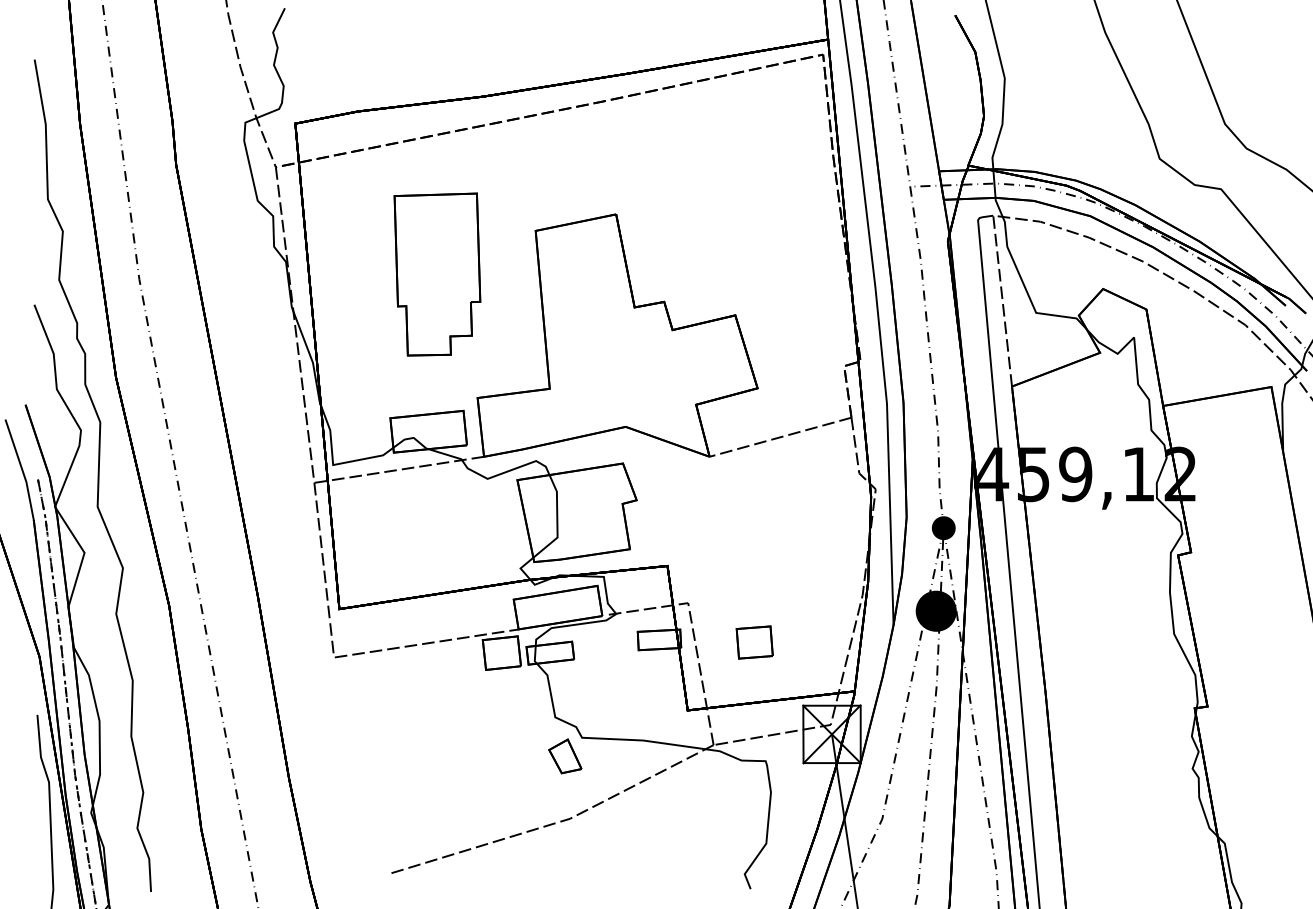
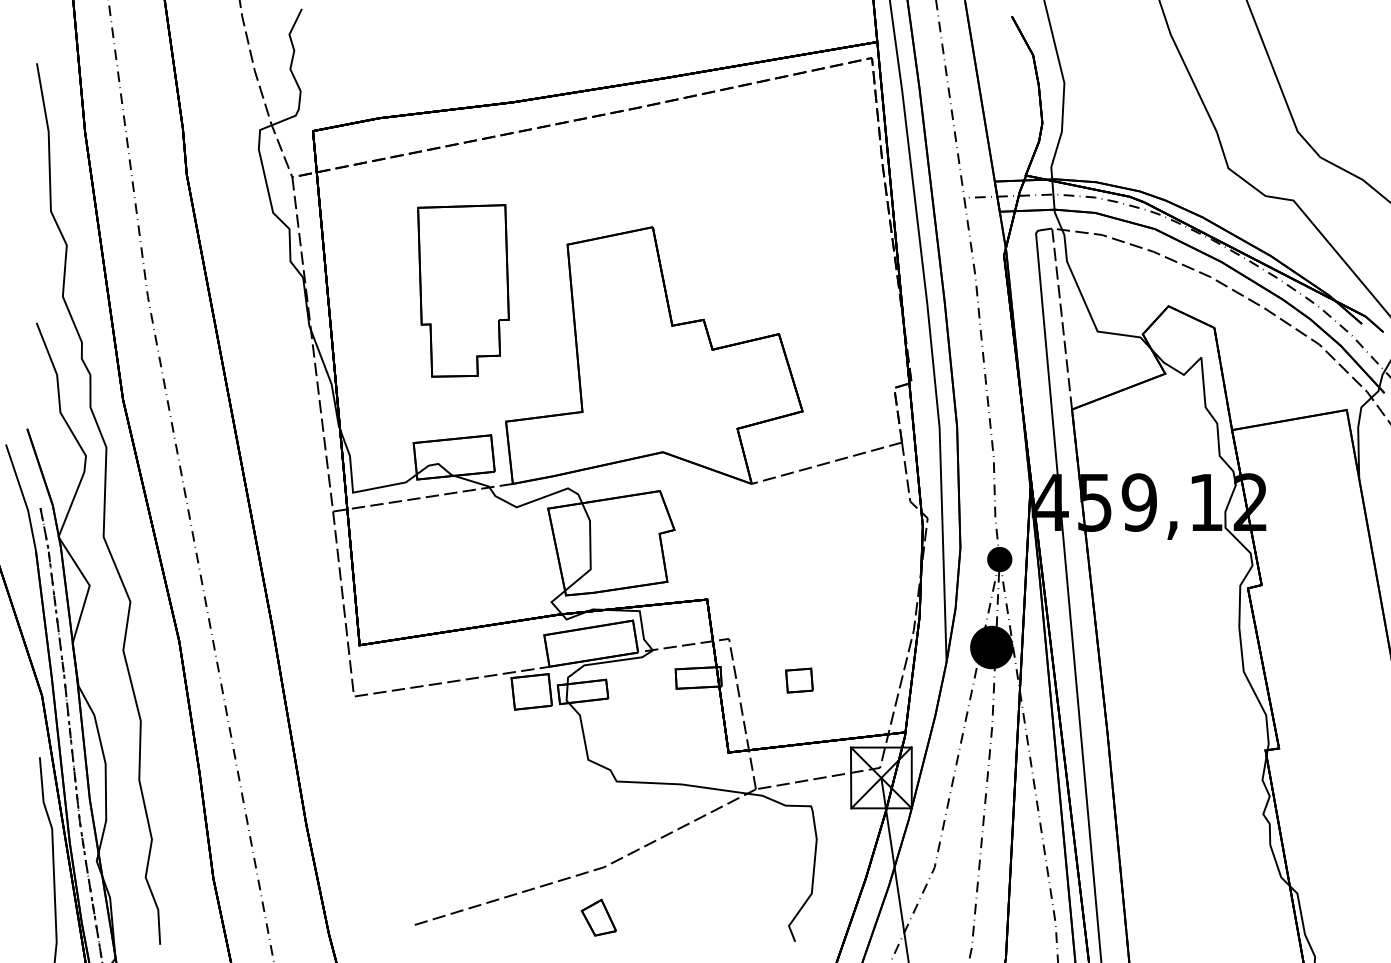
part: (754, 642) -> (799, 680), size x0.7
part: (565, 756) -> (599, 917), moved

